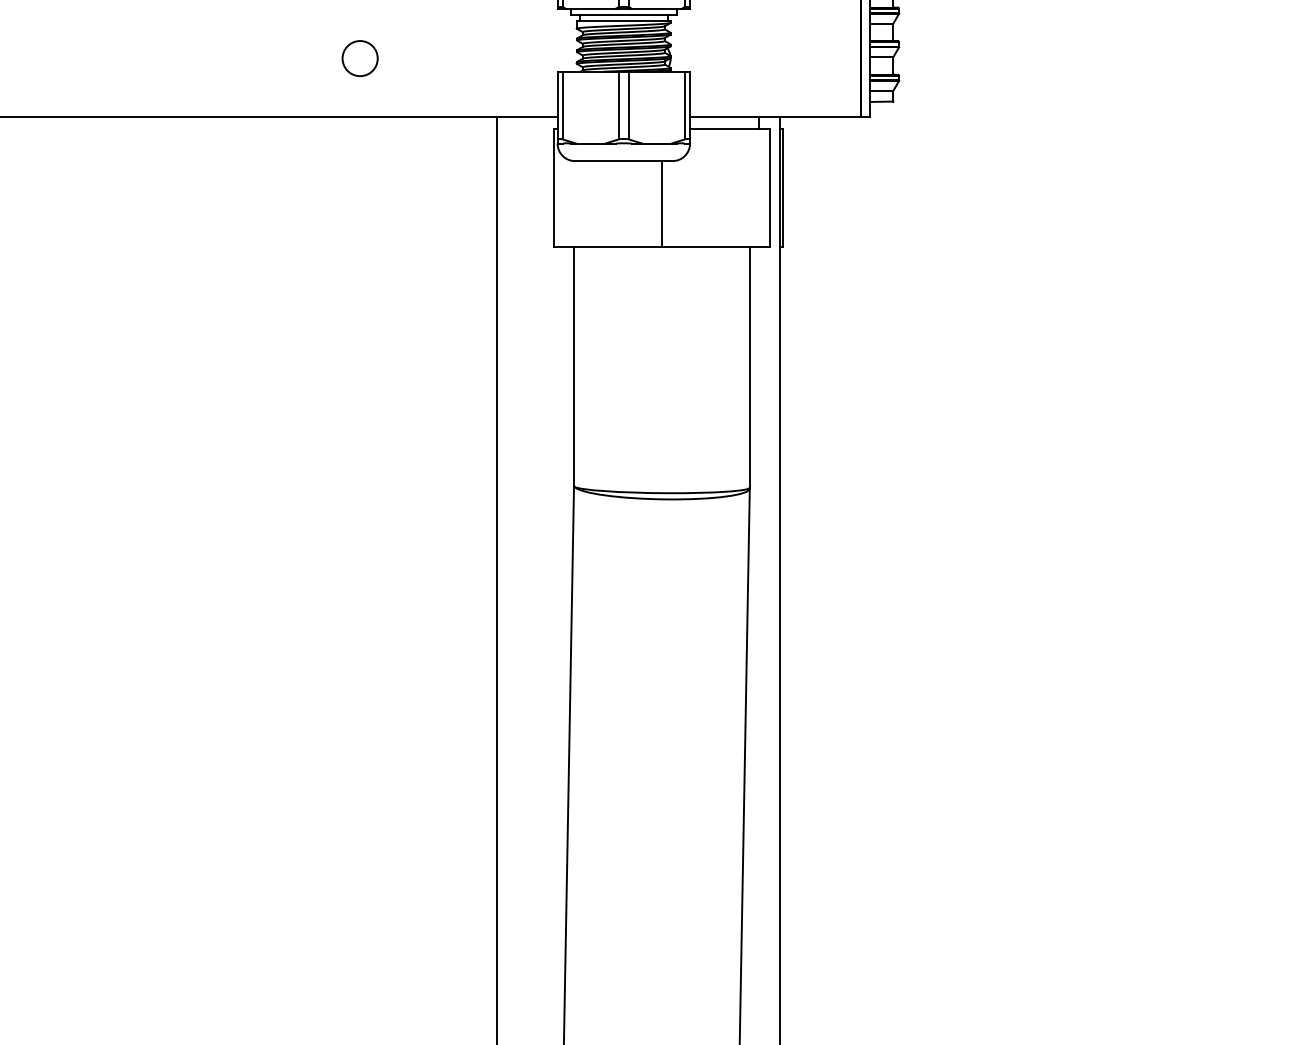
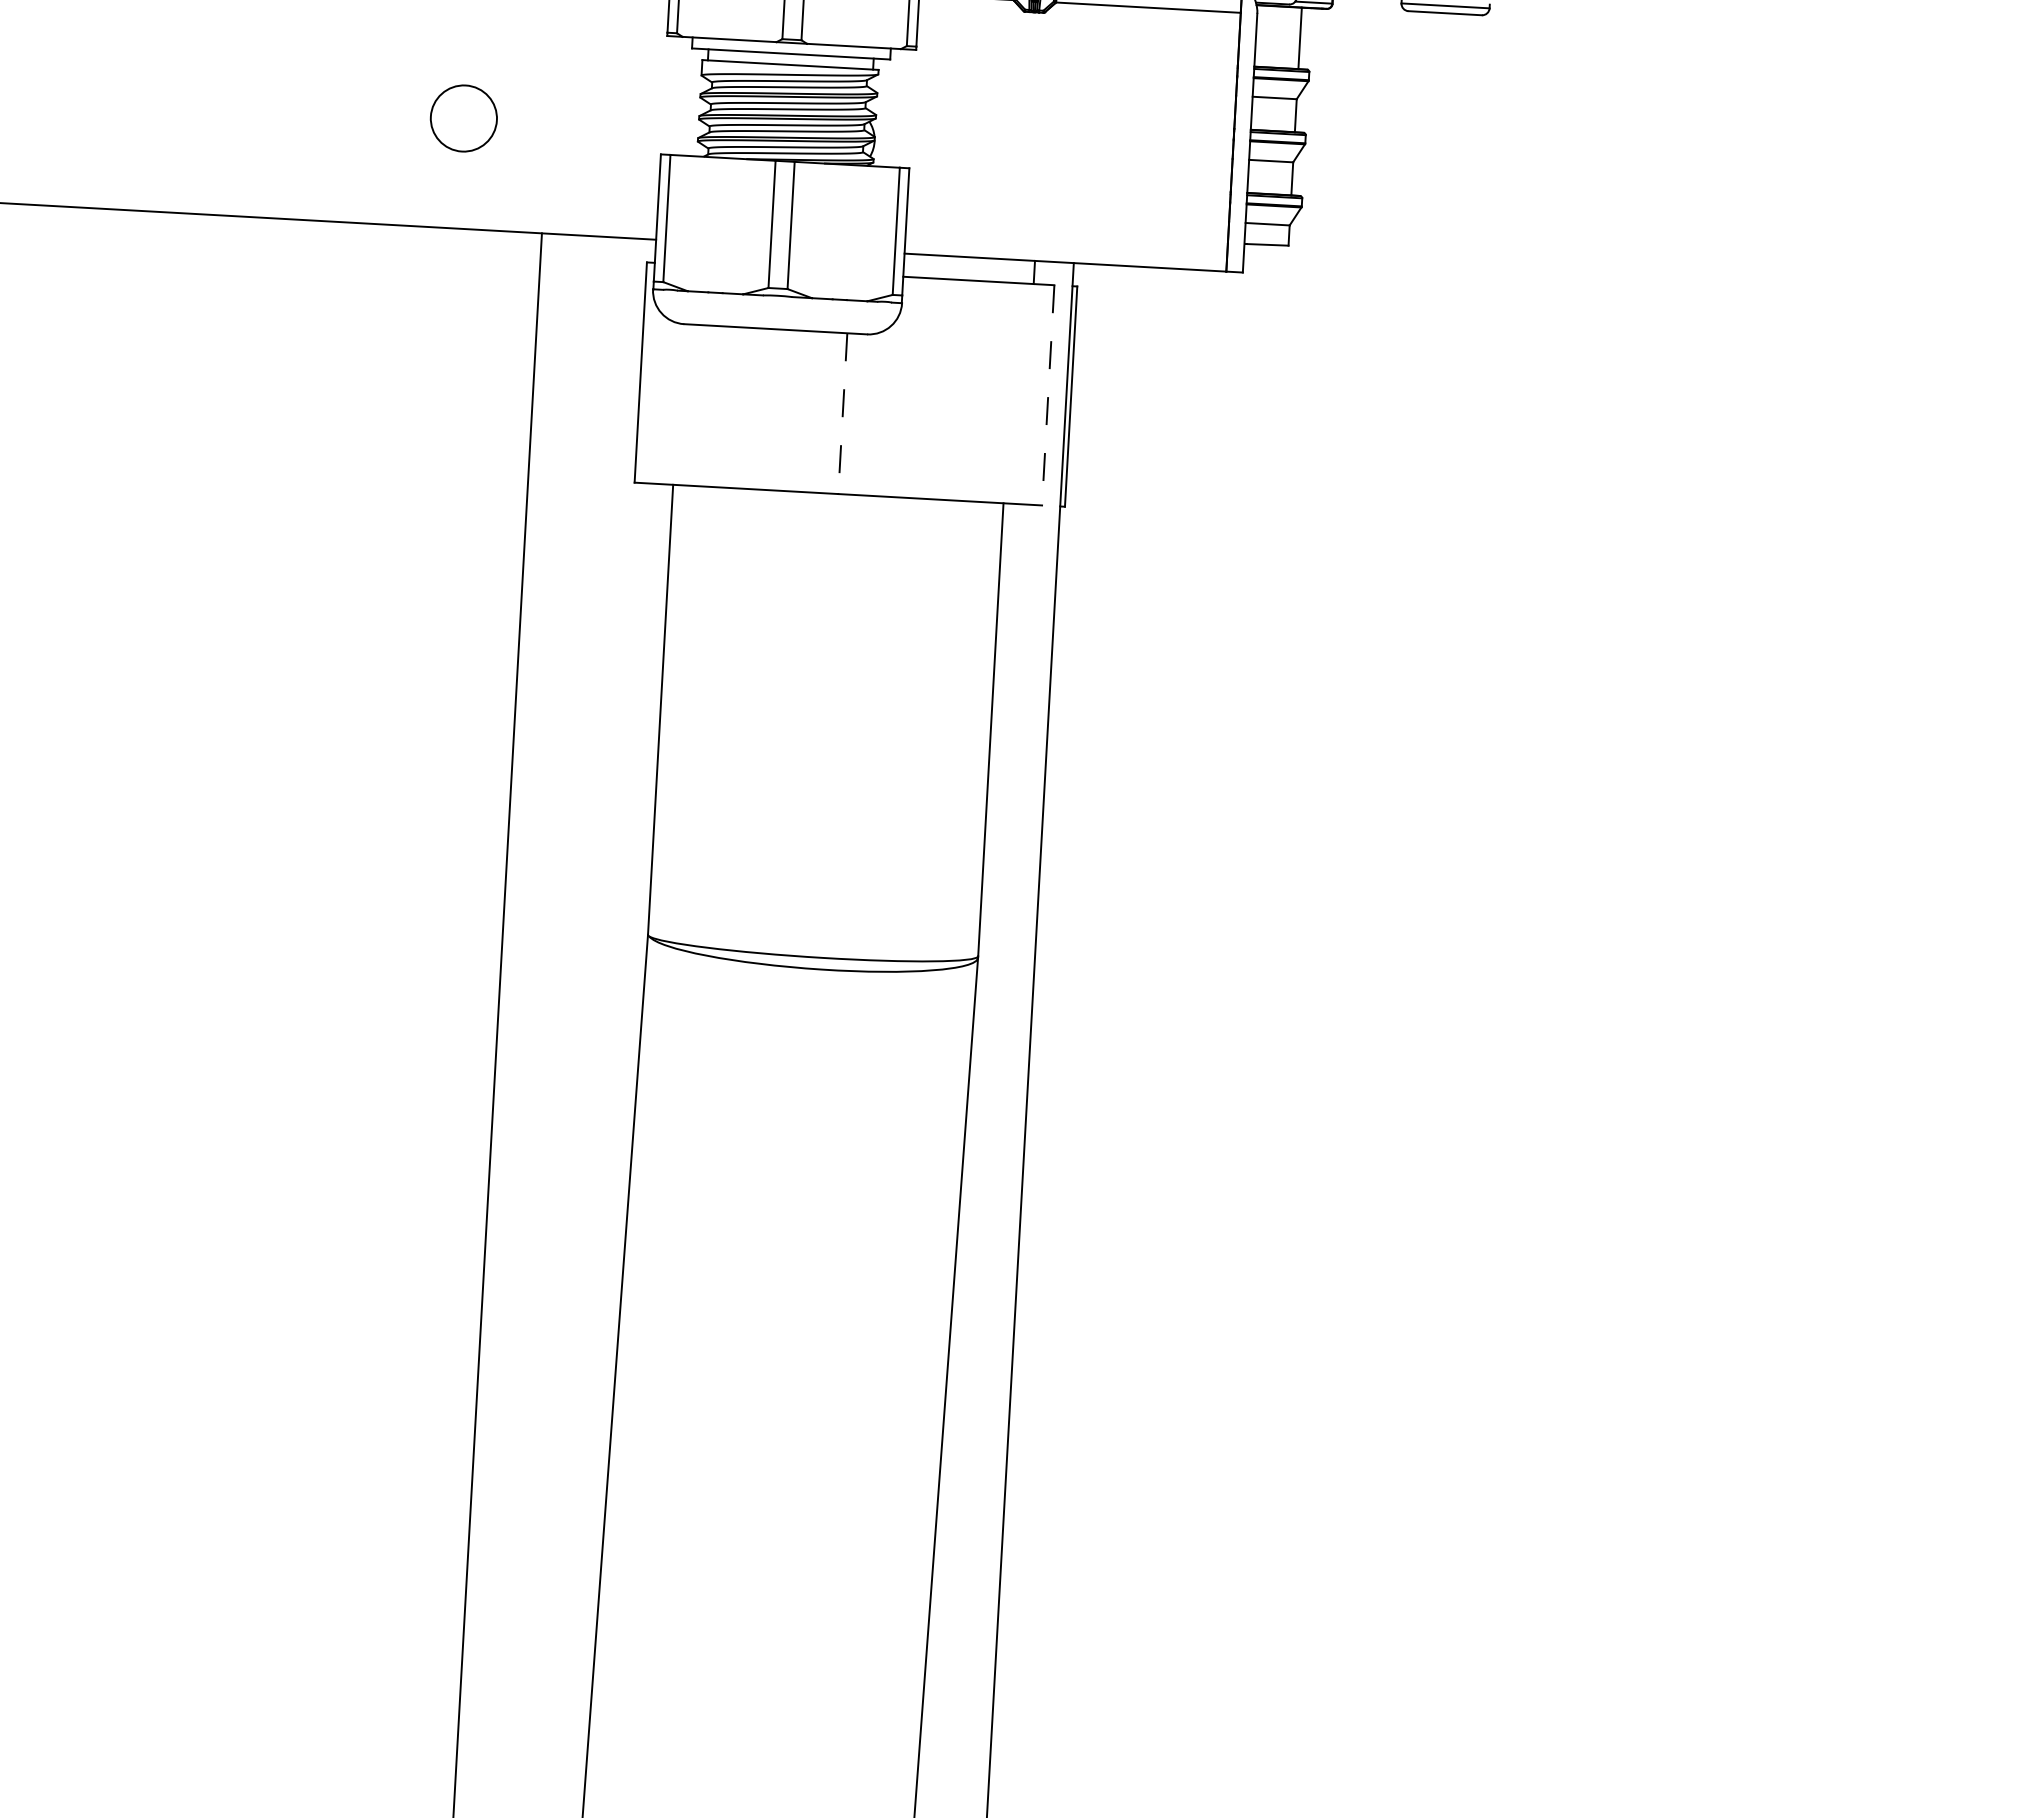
circle: (359, 58) -> (462, 118), moved
line: (770, 188) -> (1048, 396), solid -> dashed
line: (661, 203) -> (842, 412), solid -> dashed

